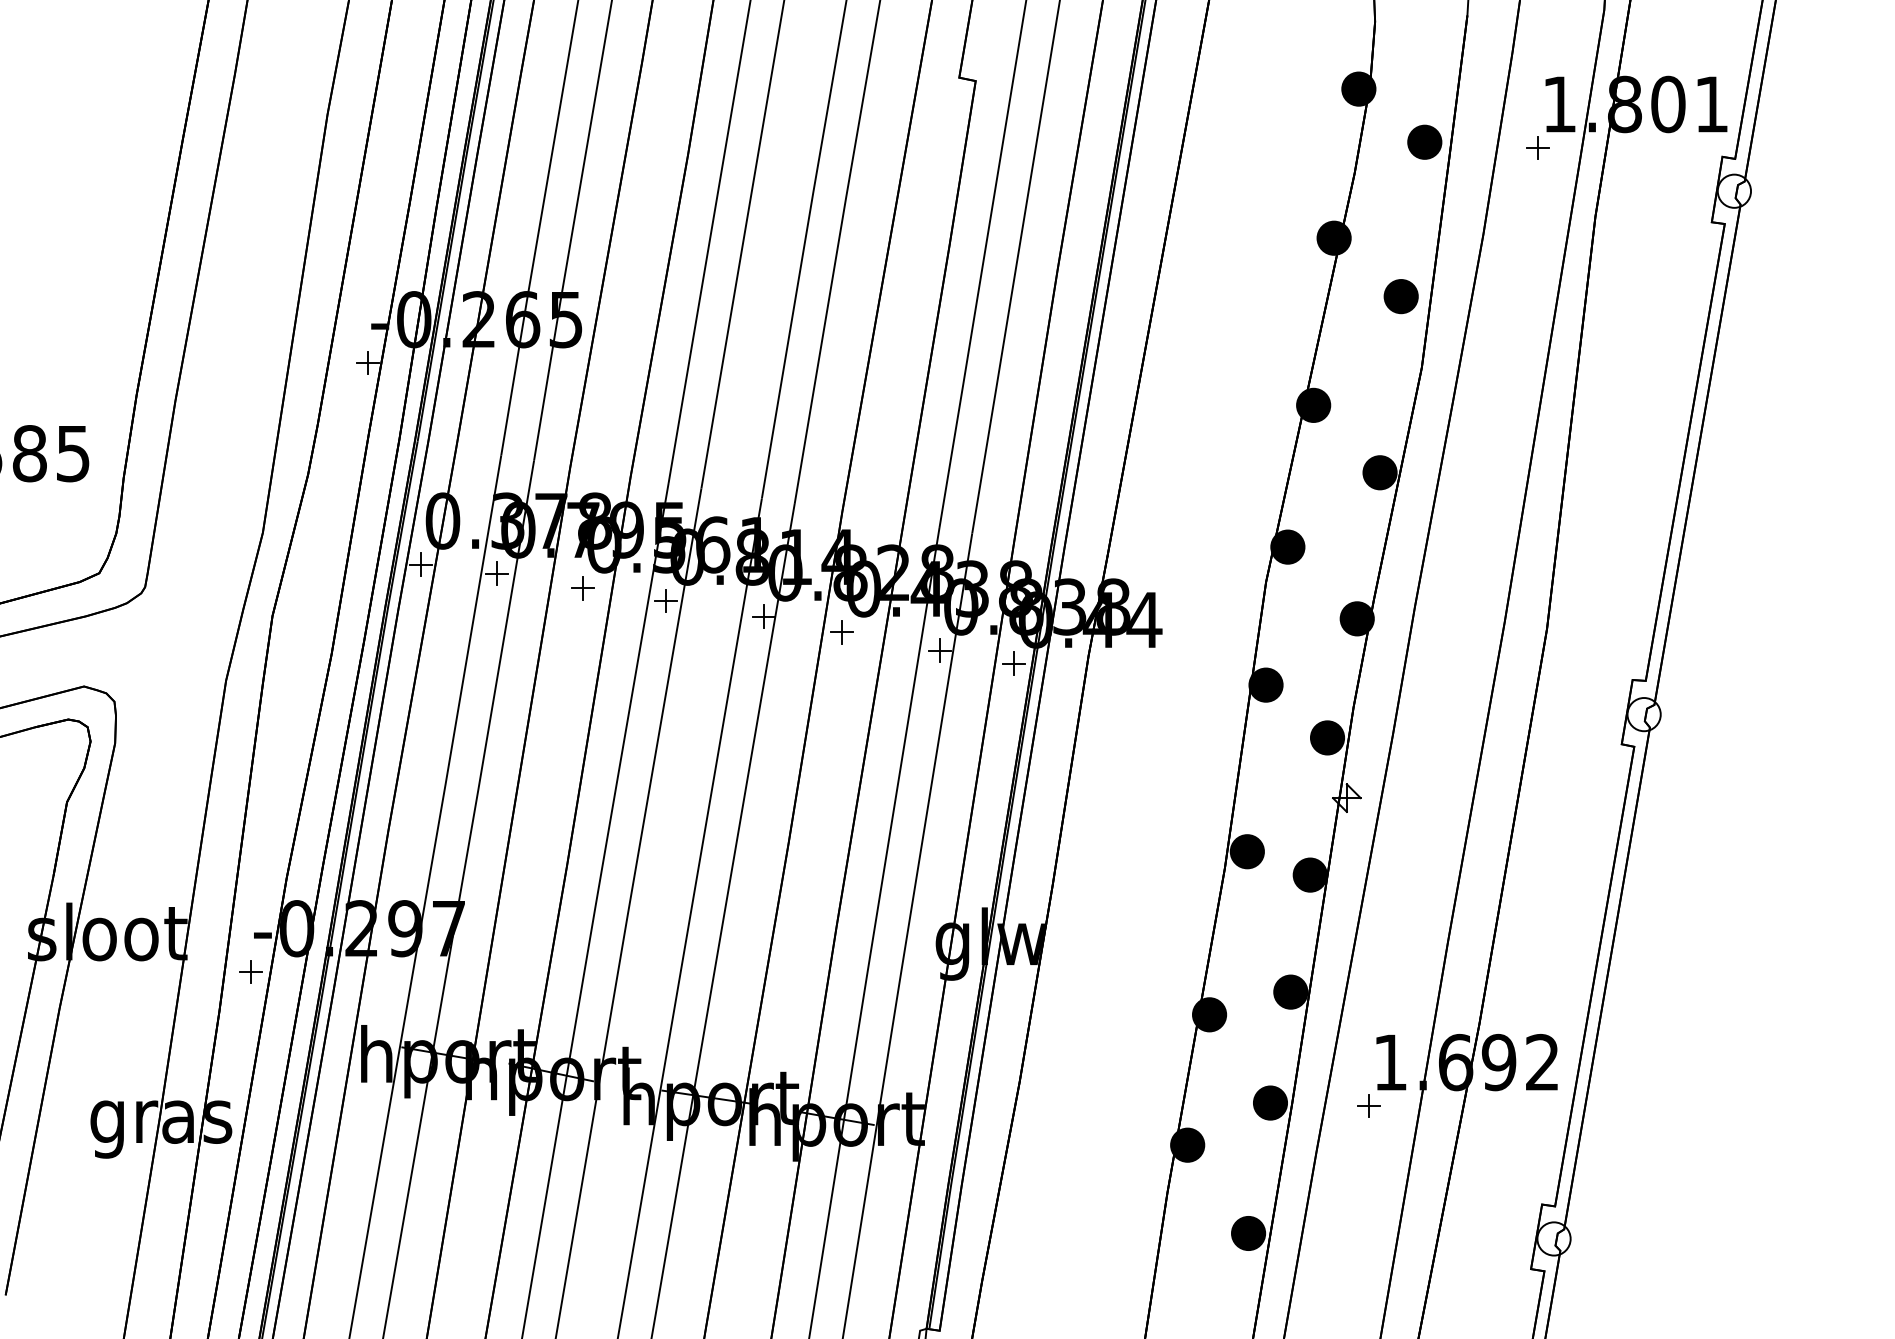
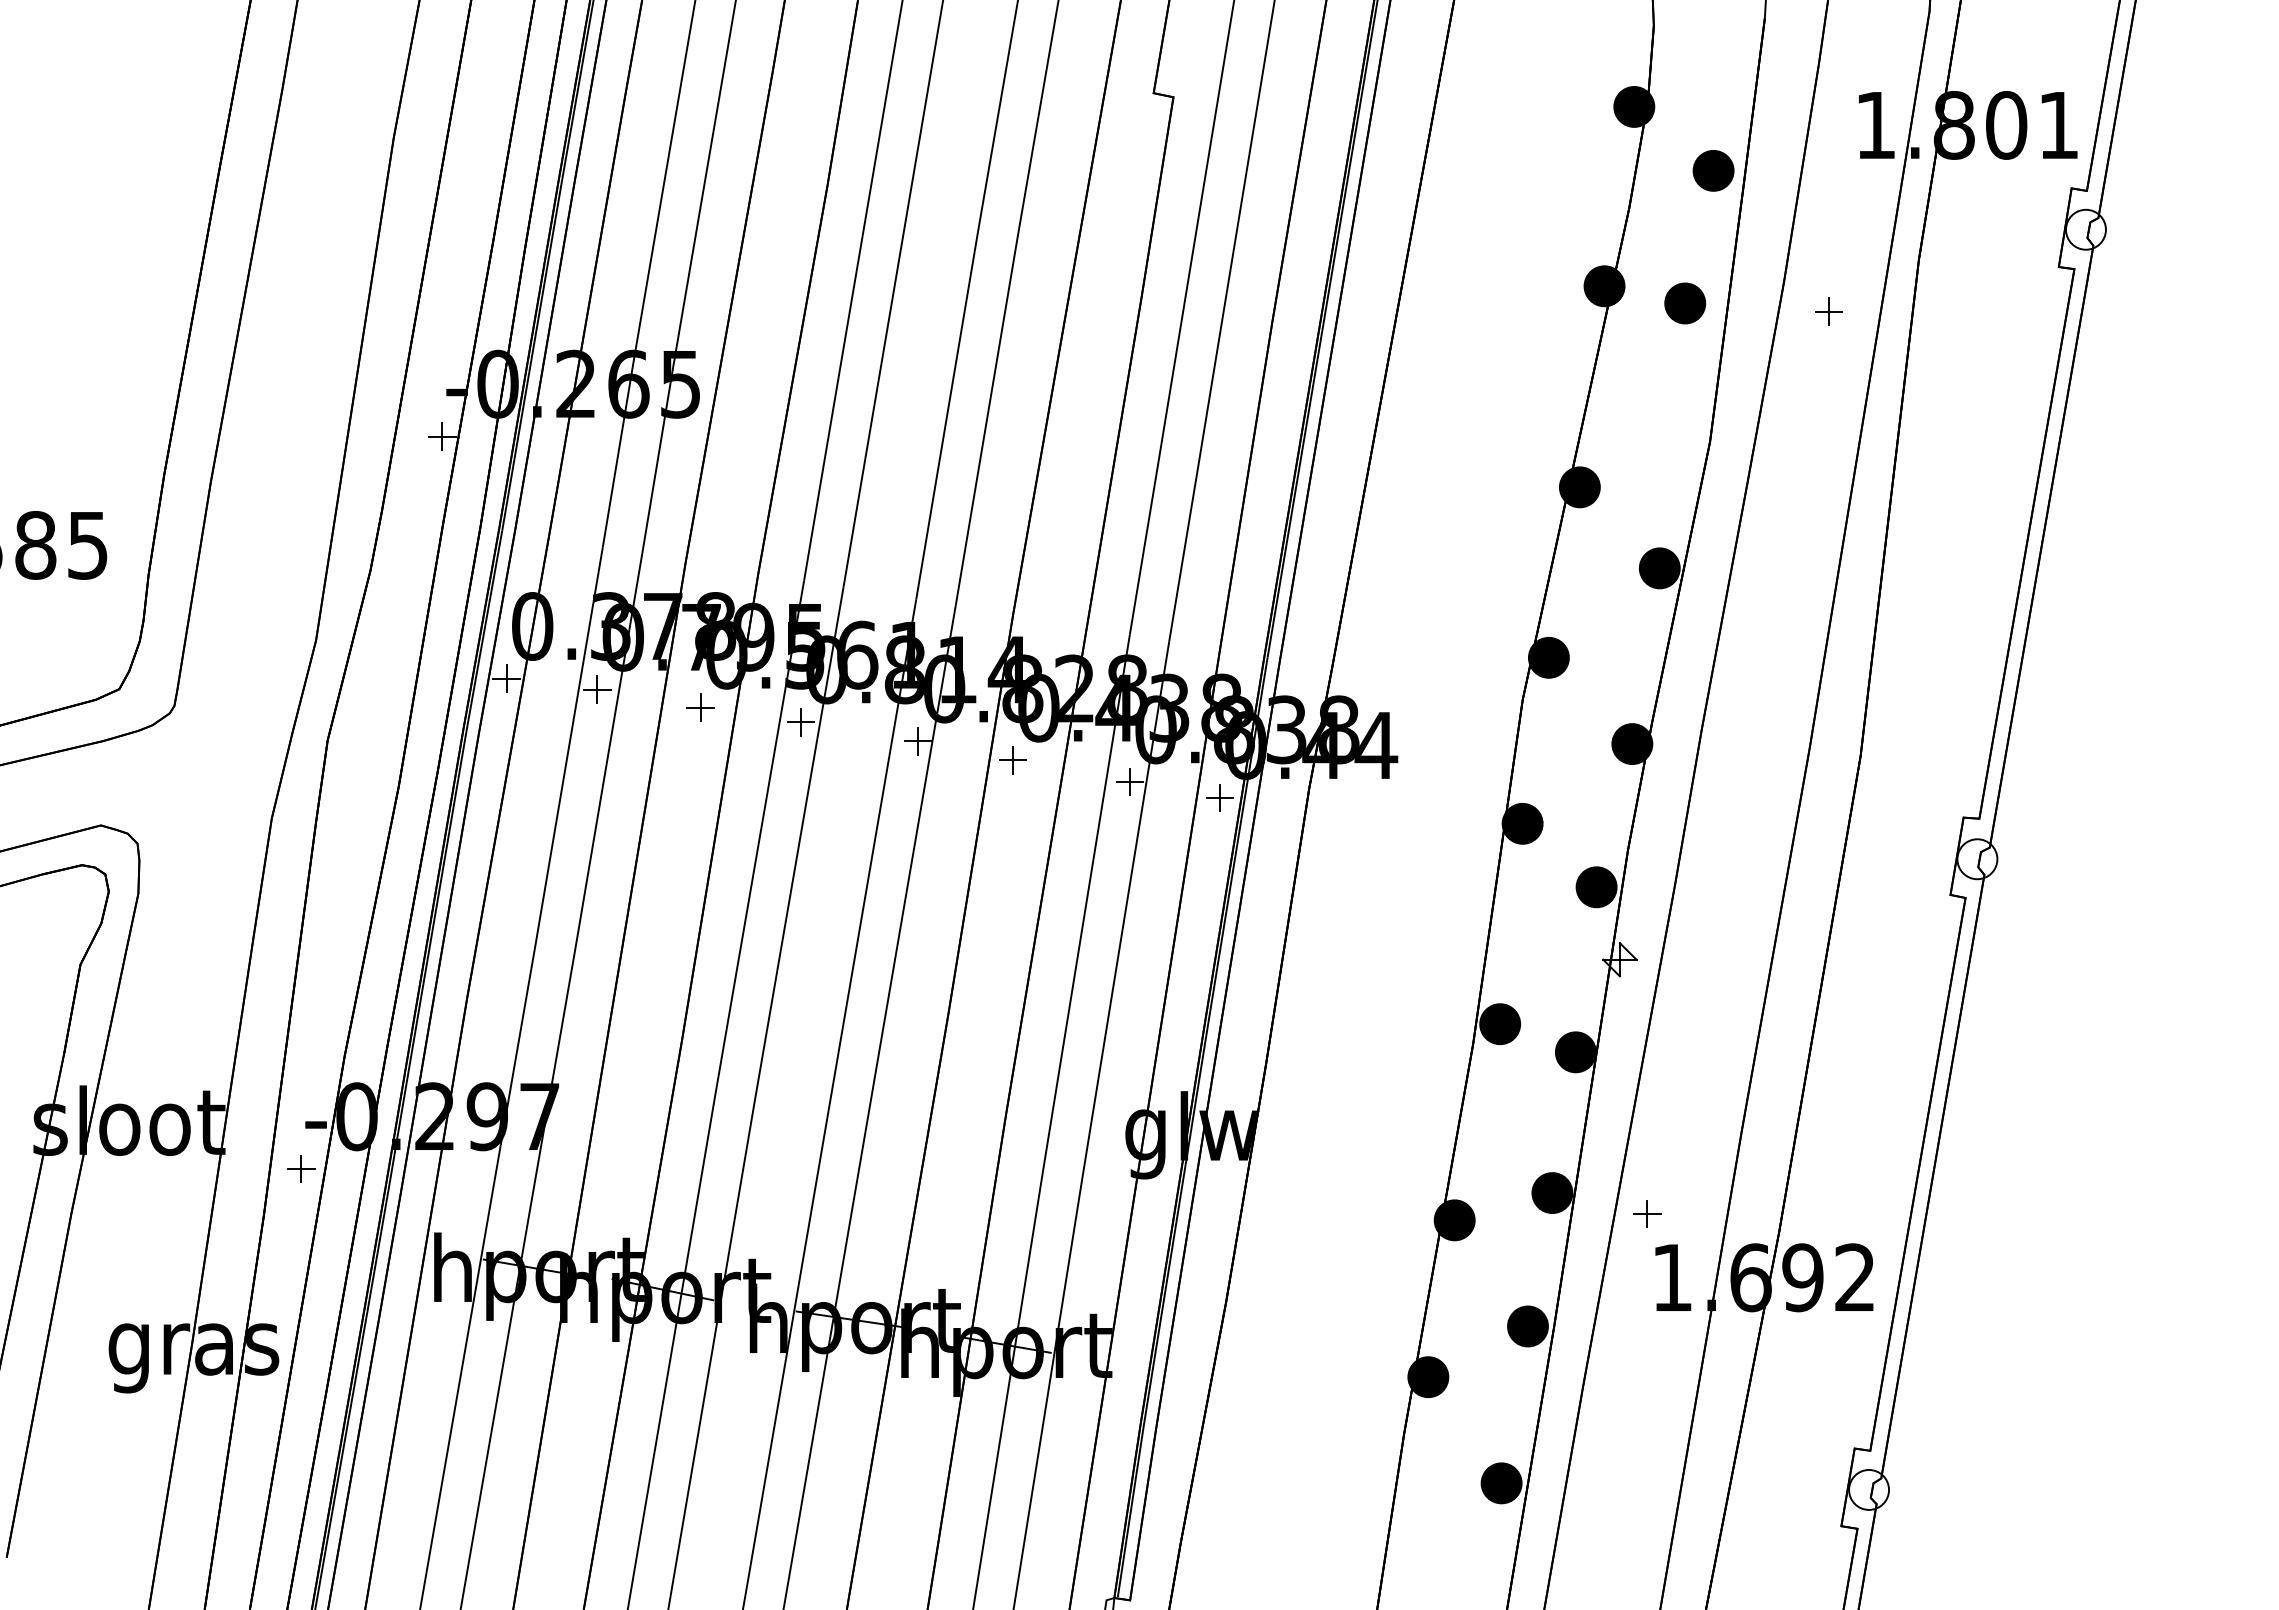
part: (1537, 147) -> (1828, 311), moved
part: (1401, 296) -> (1685, 303), moved
part: (1369, 1105) -> (1647, 1213), moved

